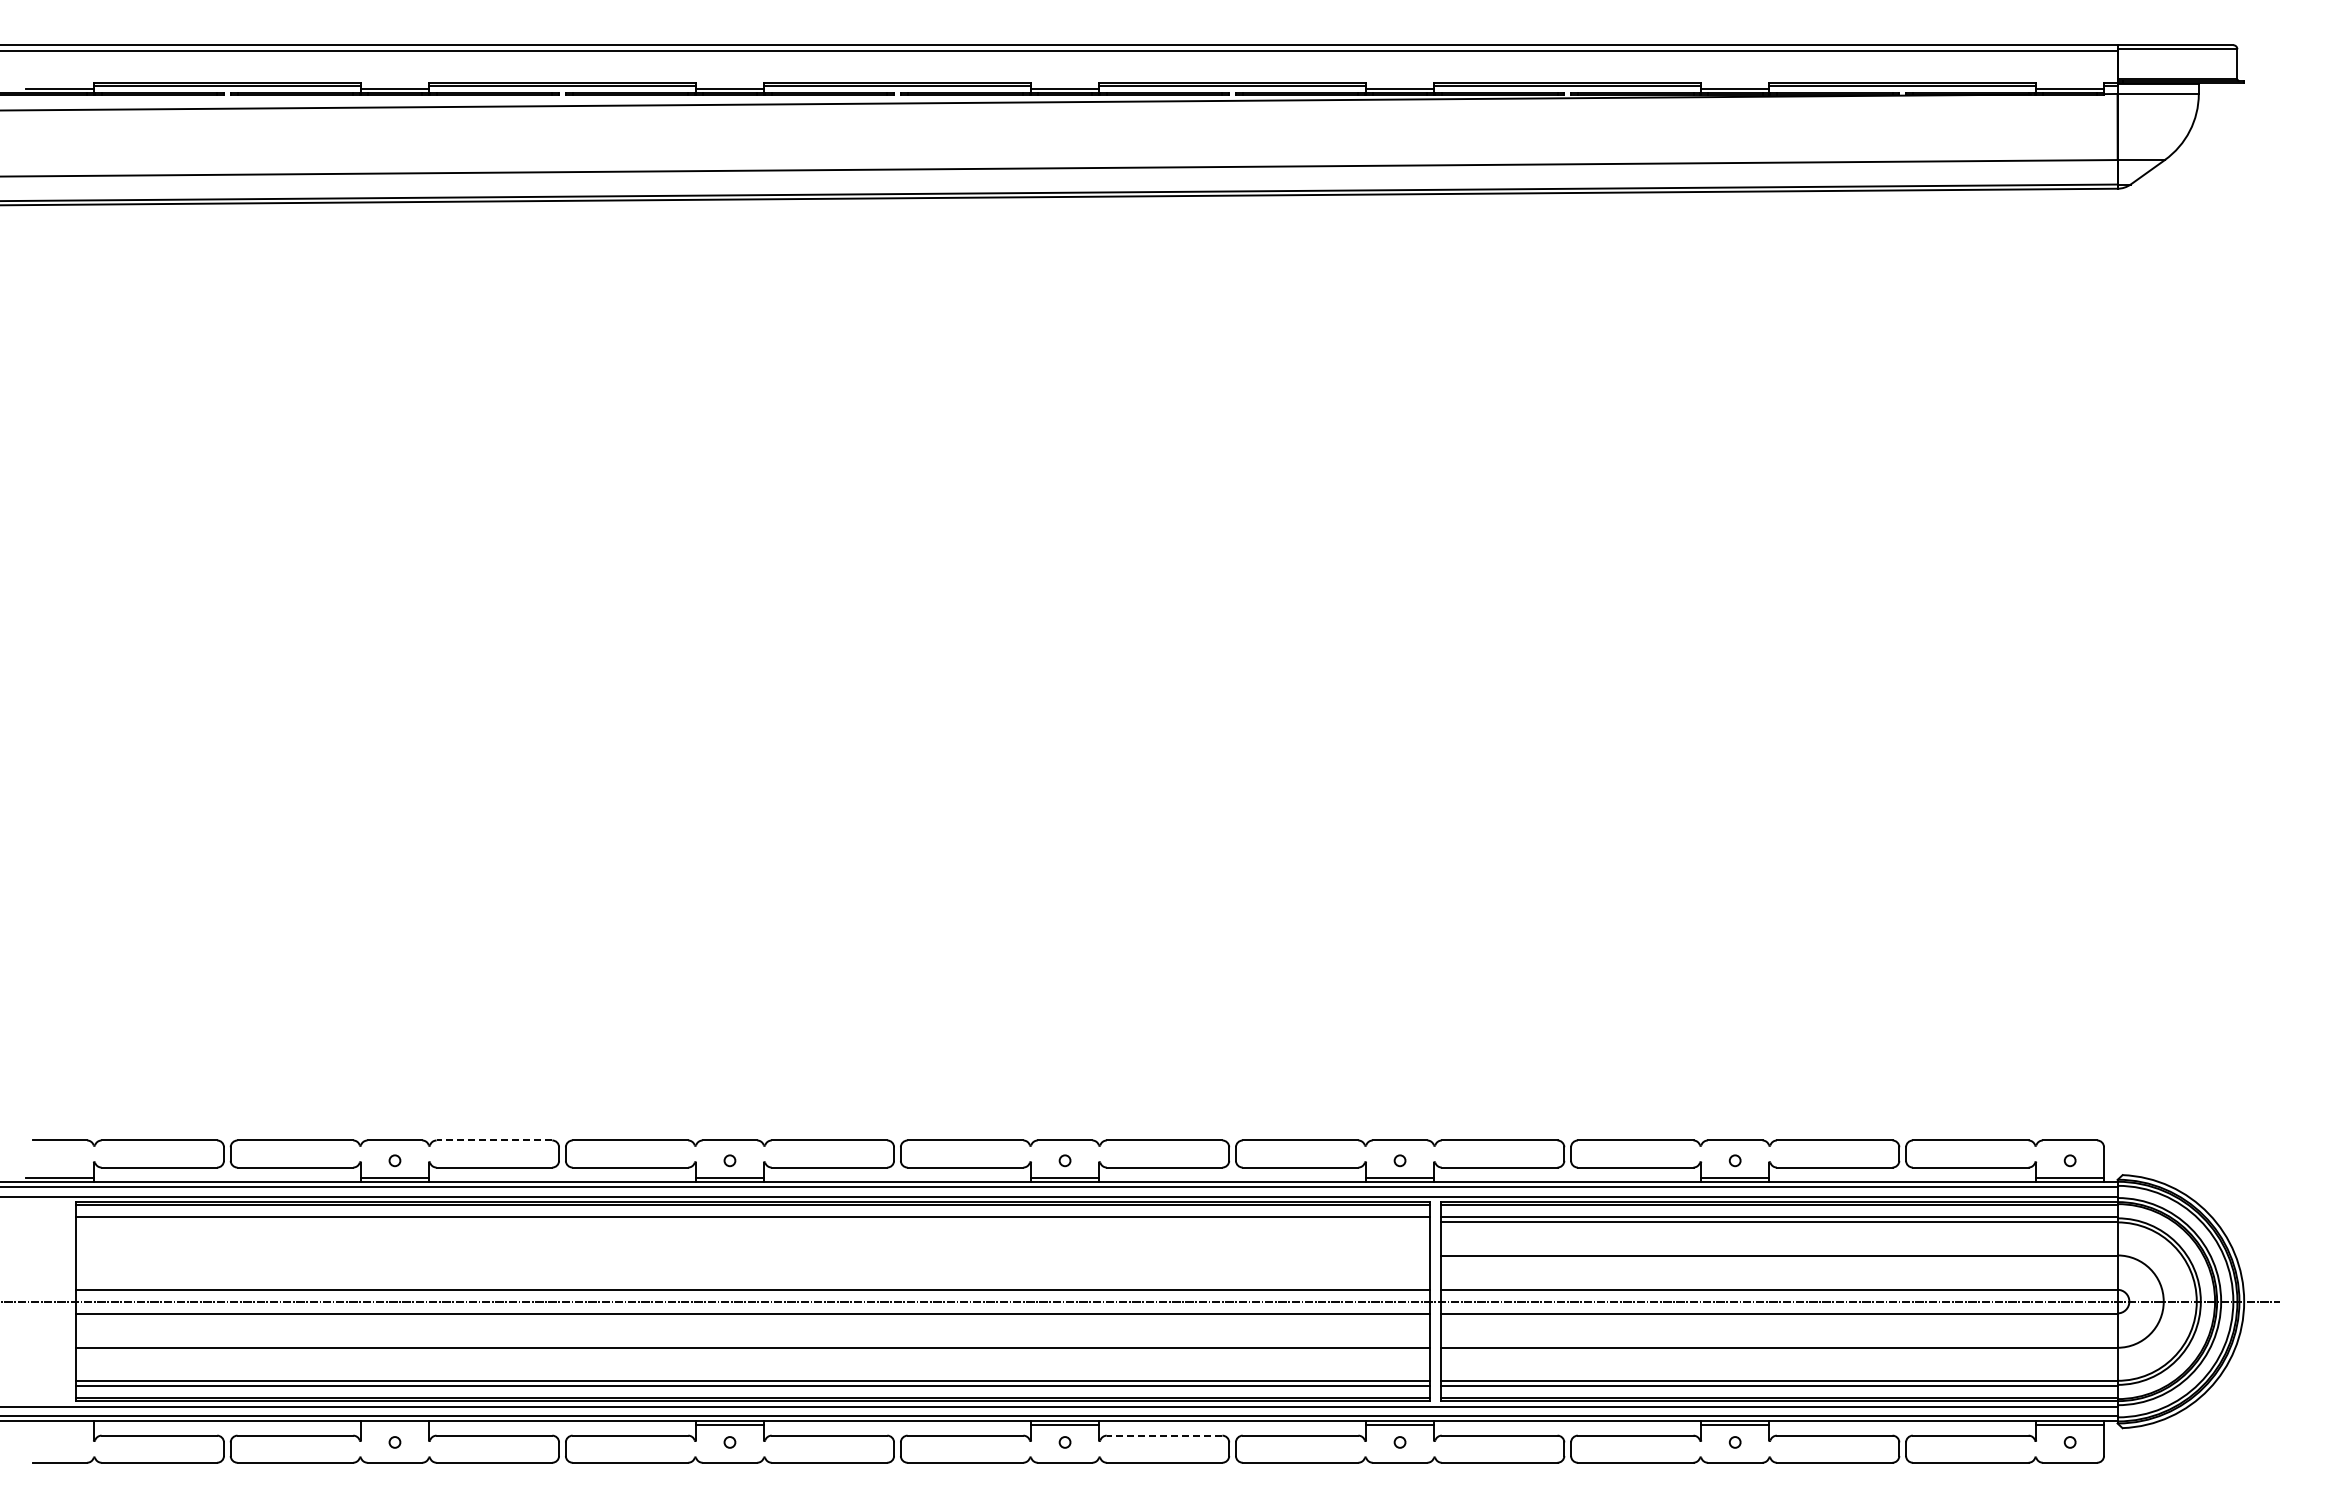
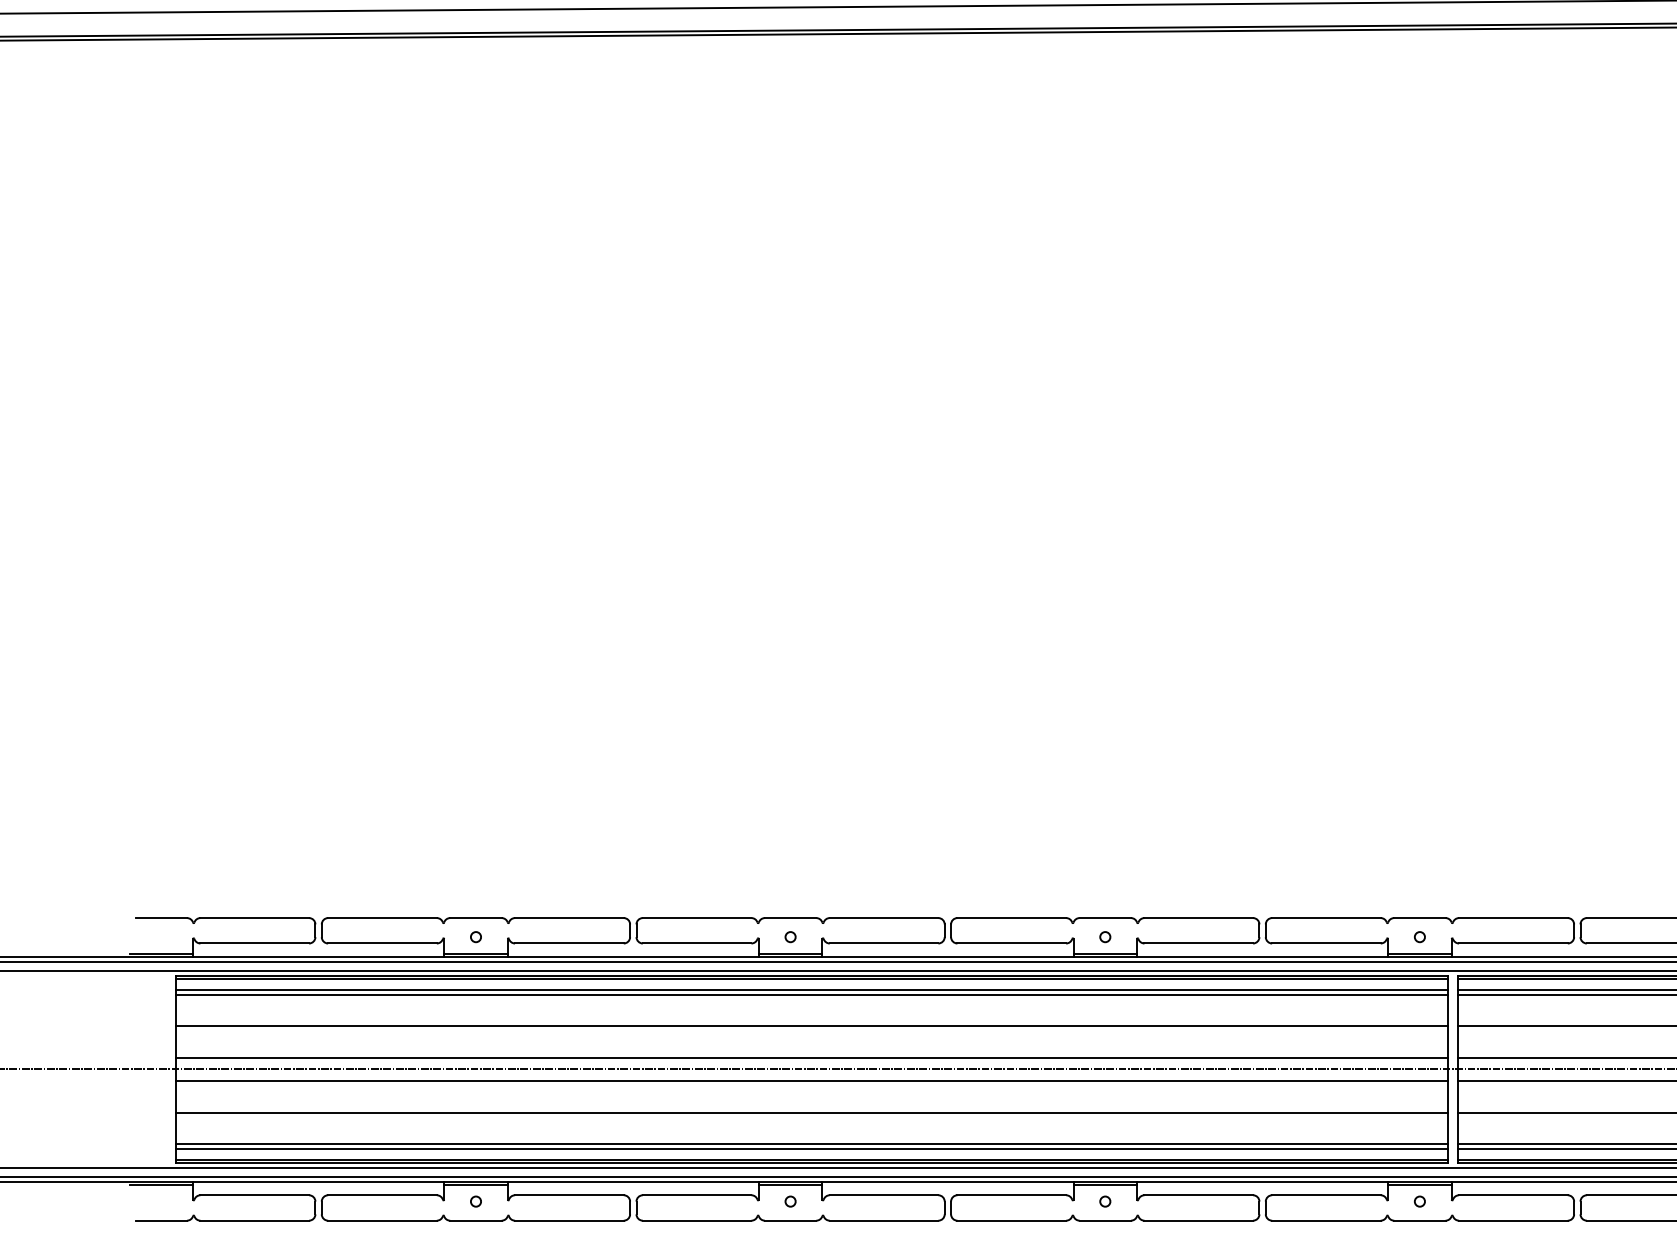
line: (494, 1140) -> (569, 918), dashed -> solid
line: (752, 1222) -> (811, 995), added
line: (752, 1255) -> (811, 1026), added
line: (59, 1424) -> (160, 1184), added
line: (394, 1424) -> (475, 1184), added
line: (1164, 1435) -> (1198, 1195), dashed -> solid

